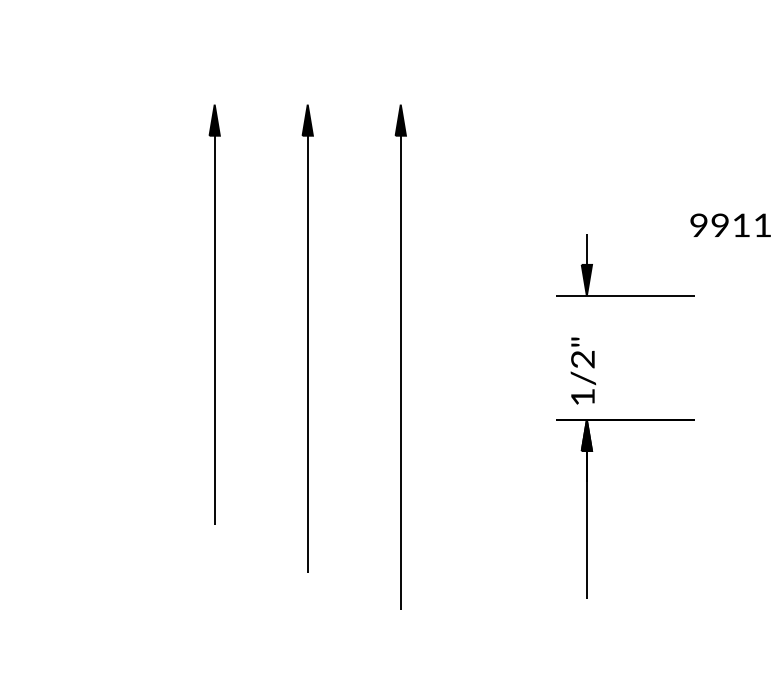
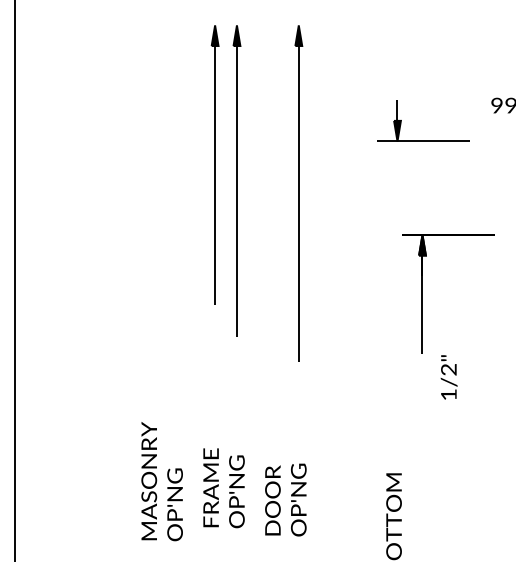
part: (625, 294) -> (423, 140), moved
part: (213, 313) -> (214, 164), moved
text: (582, 371) -> (448, 377), moved

